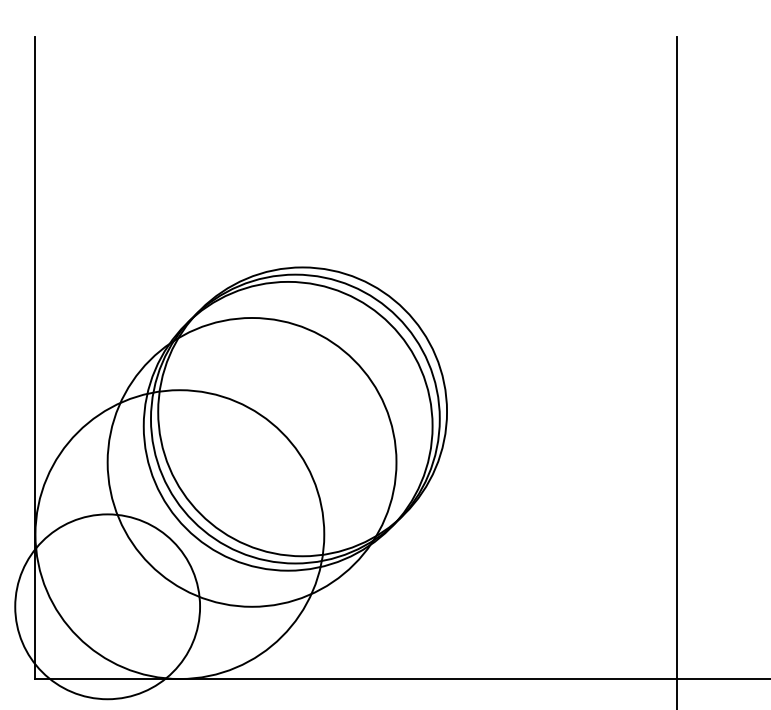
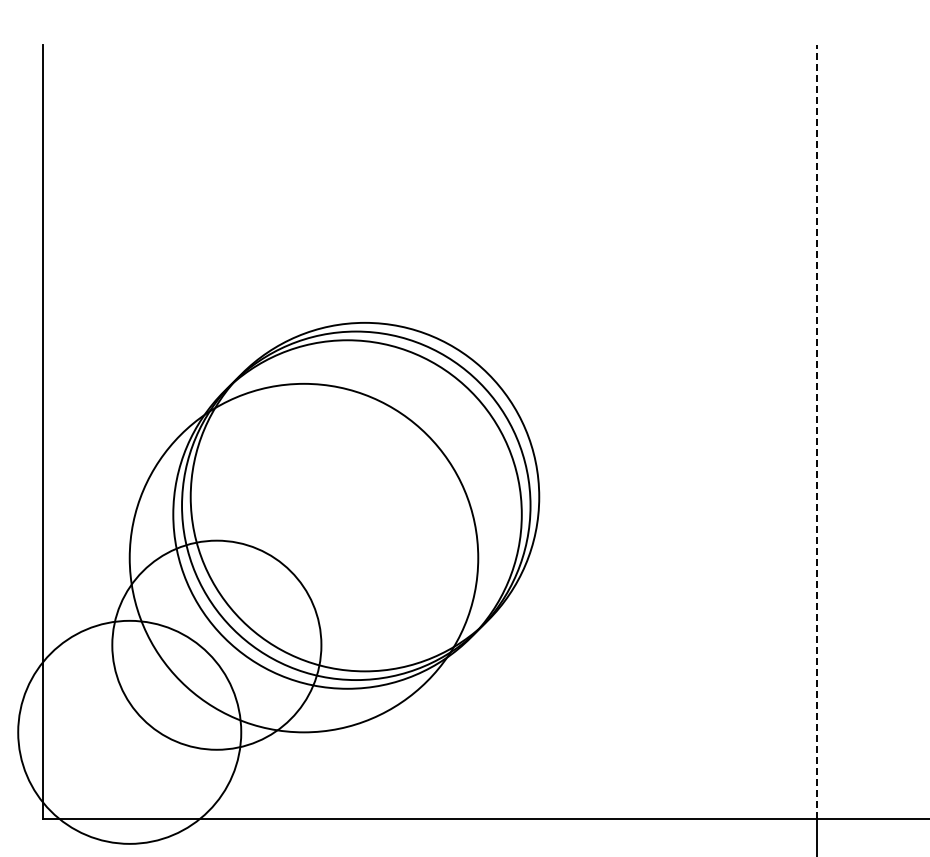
line: (677, 357) -> (817, 431), solid -> dashed
circle: (179, 533) -> (216, 644), size x0.6

